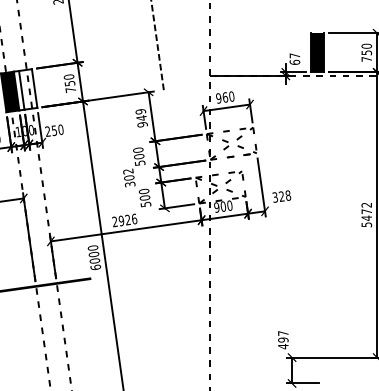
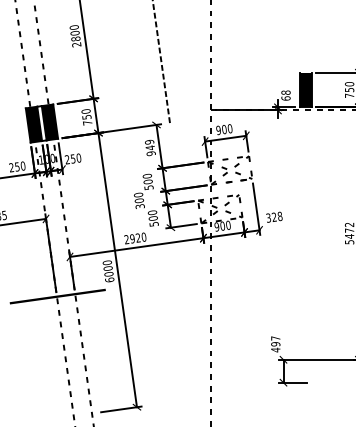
text: (294, 55) -> (285, 92), 67 -> 68
fill: (27, 89) -> (49, 122), added
text: (225, 96) -> (224, 128), 960 -> 900
text: (128, 170) -> (138, 194), 302 -> 300
text: (133, 218) -> (143, 236), 2926 -> 2920

